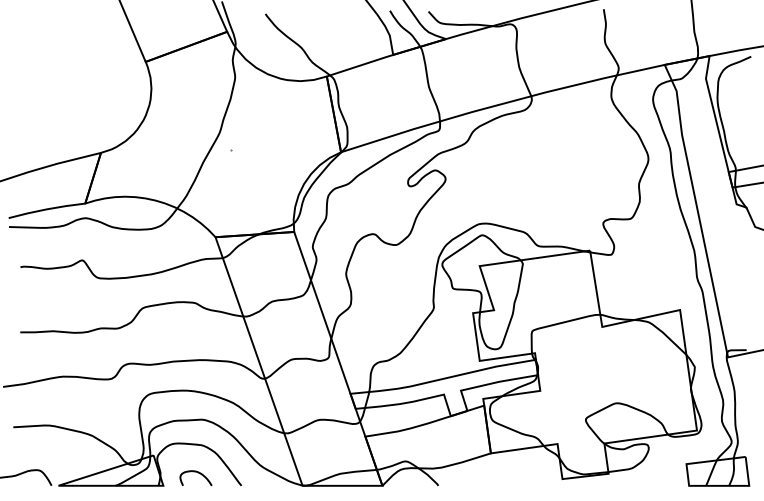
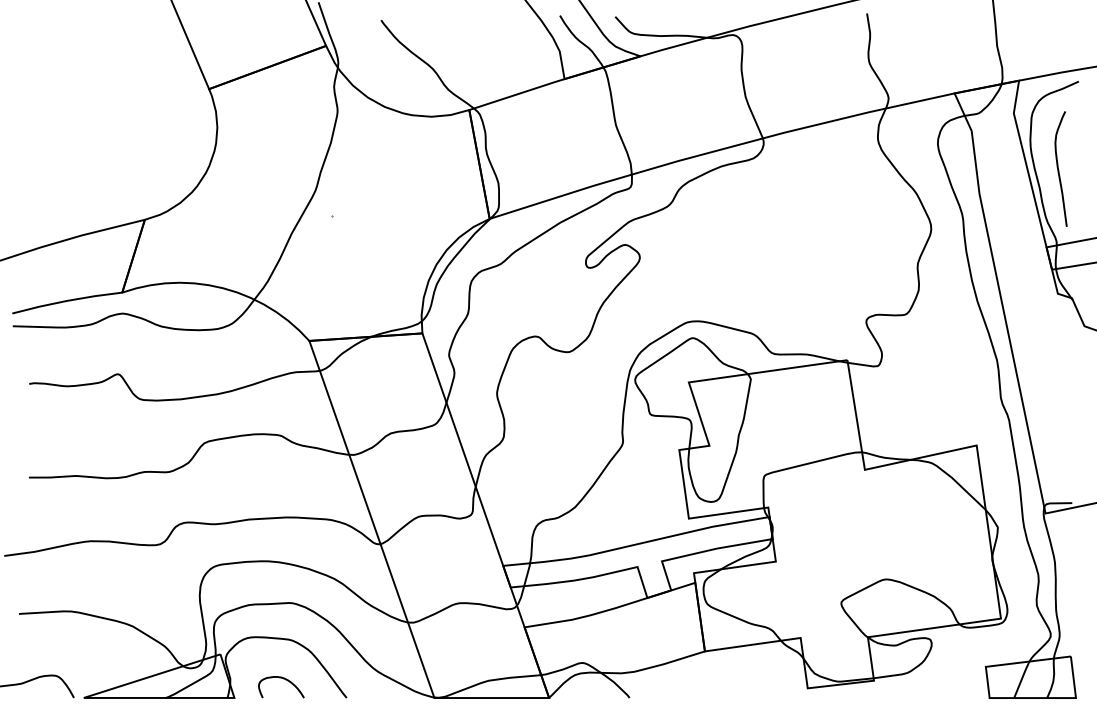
curve: (737, 117) -> (1059, 168), added

